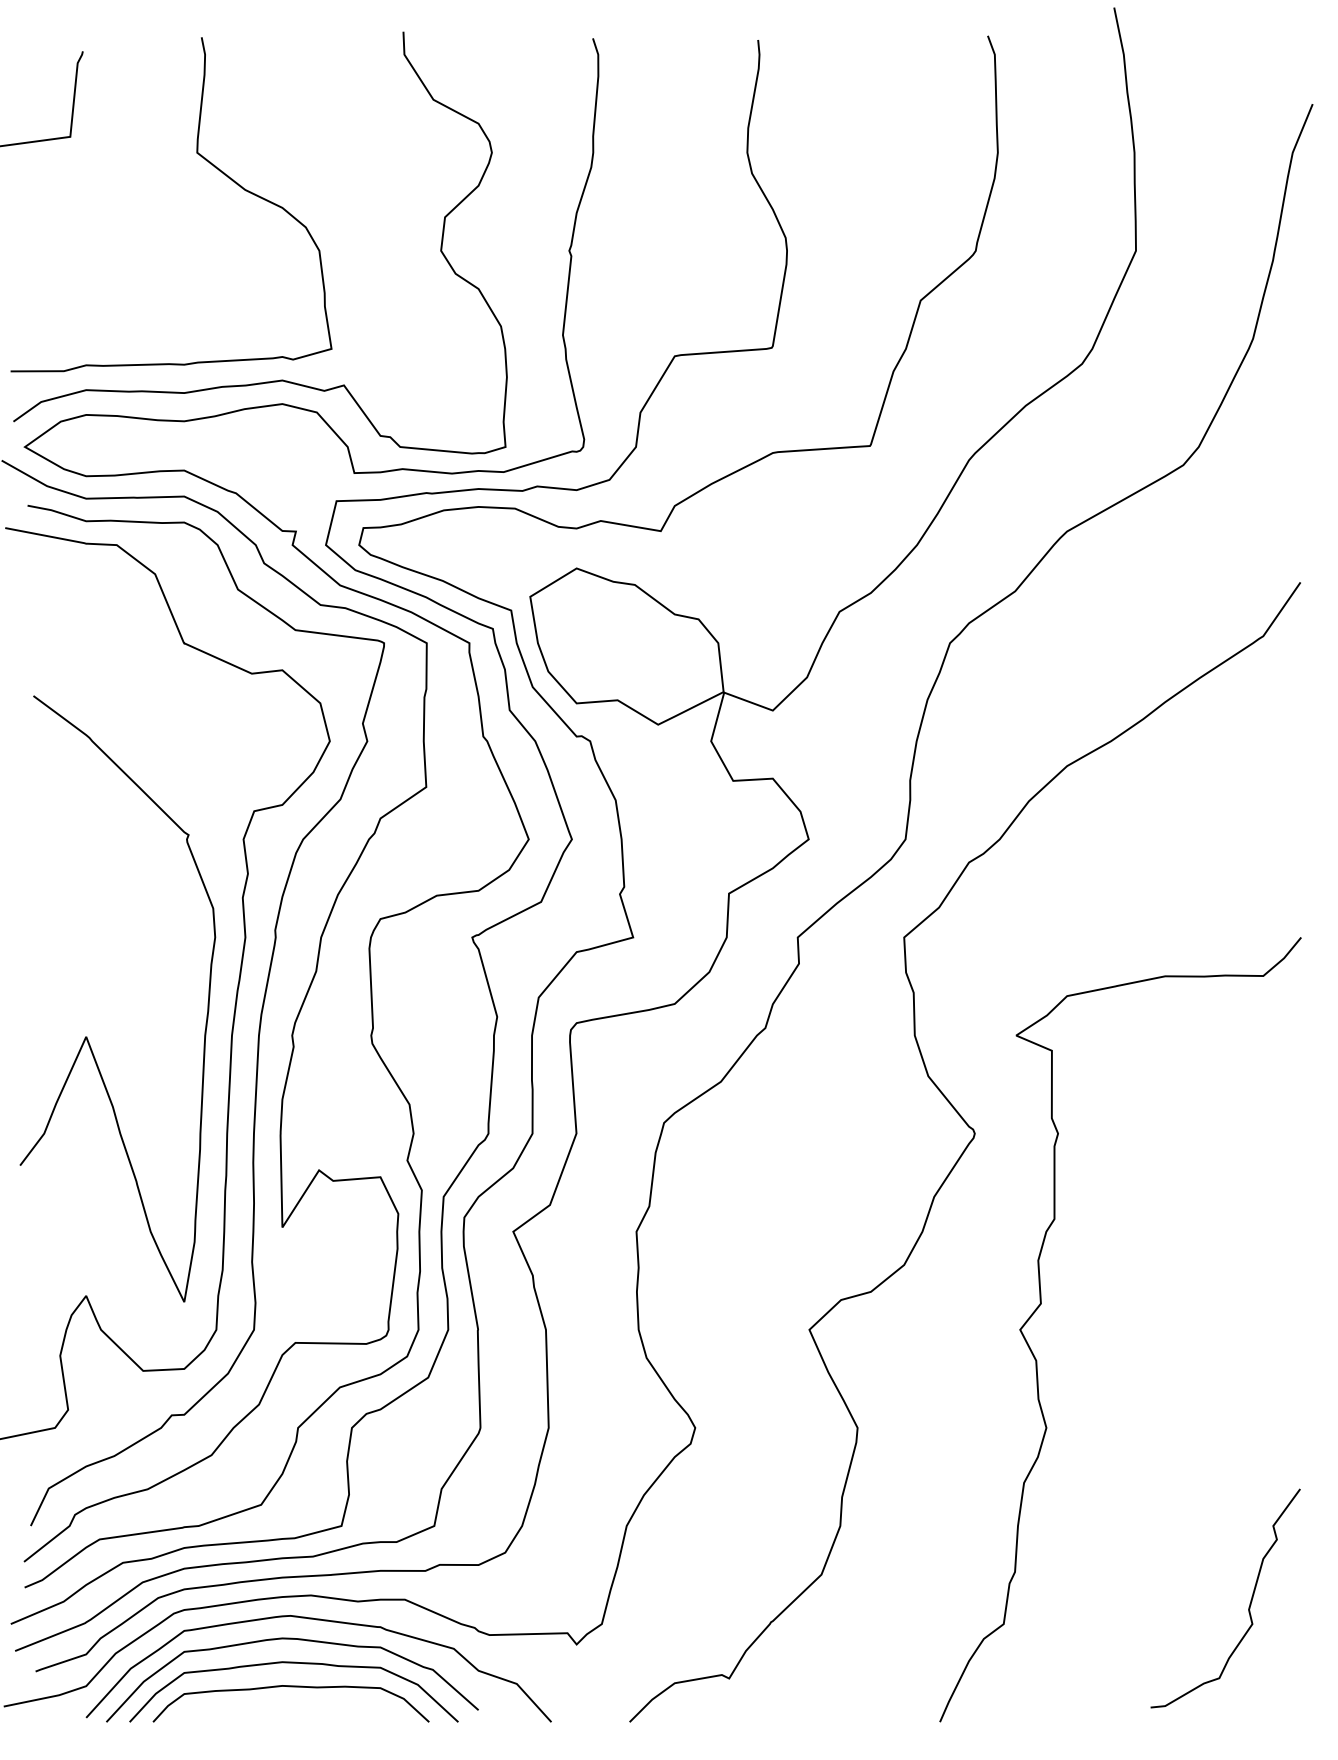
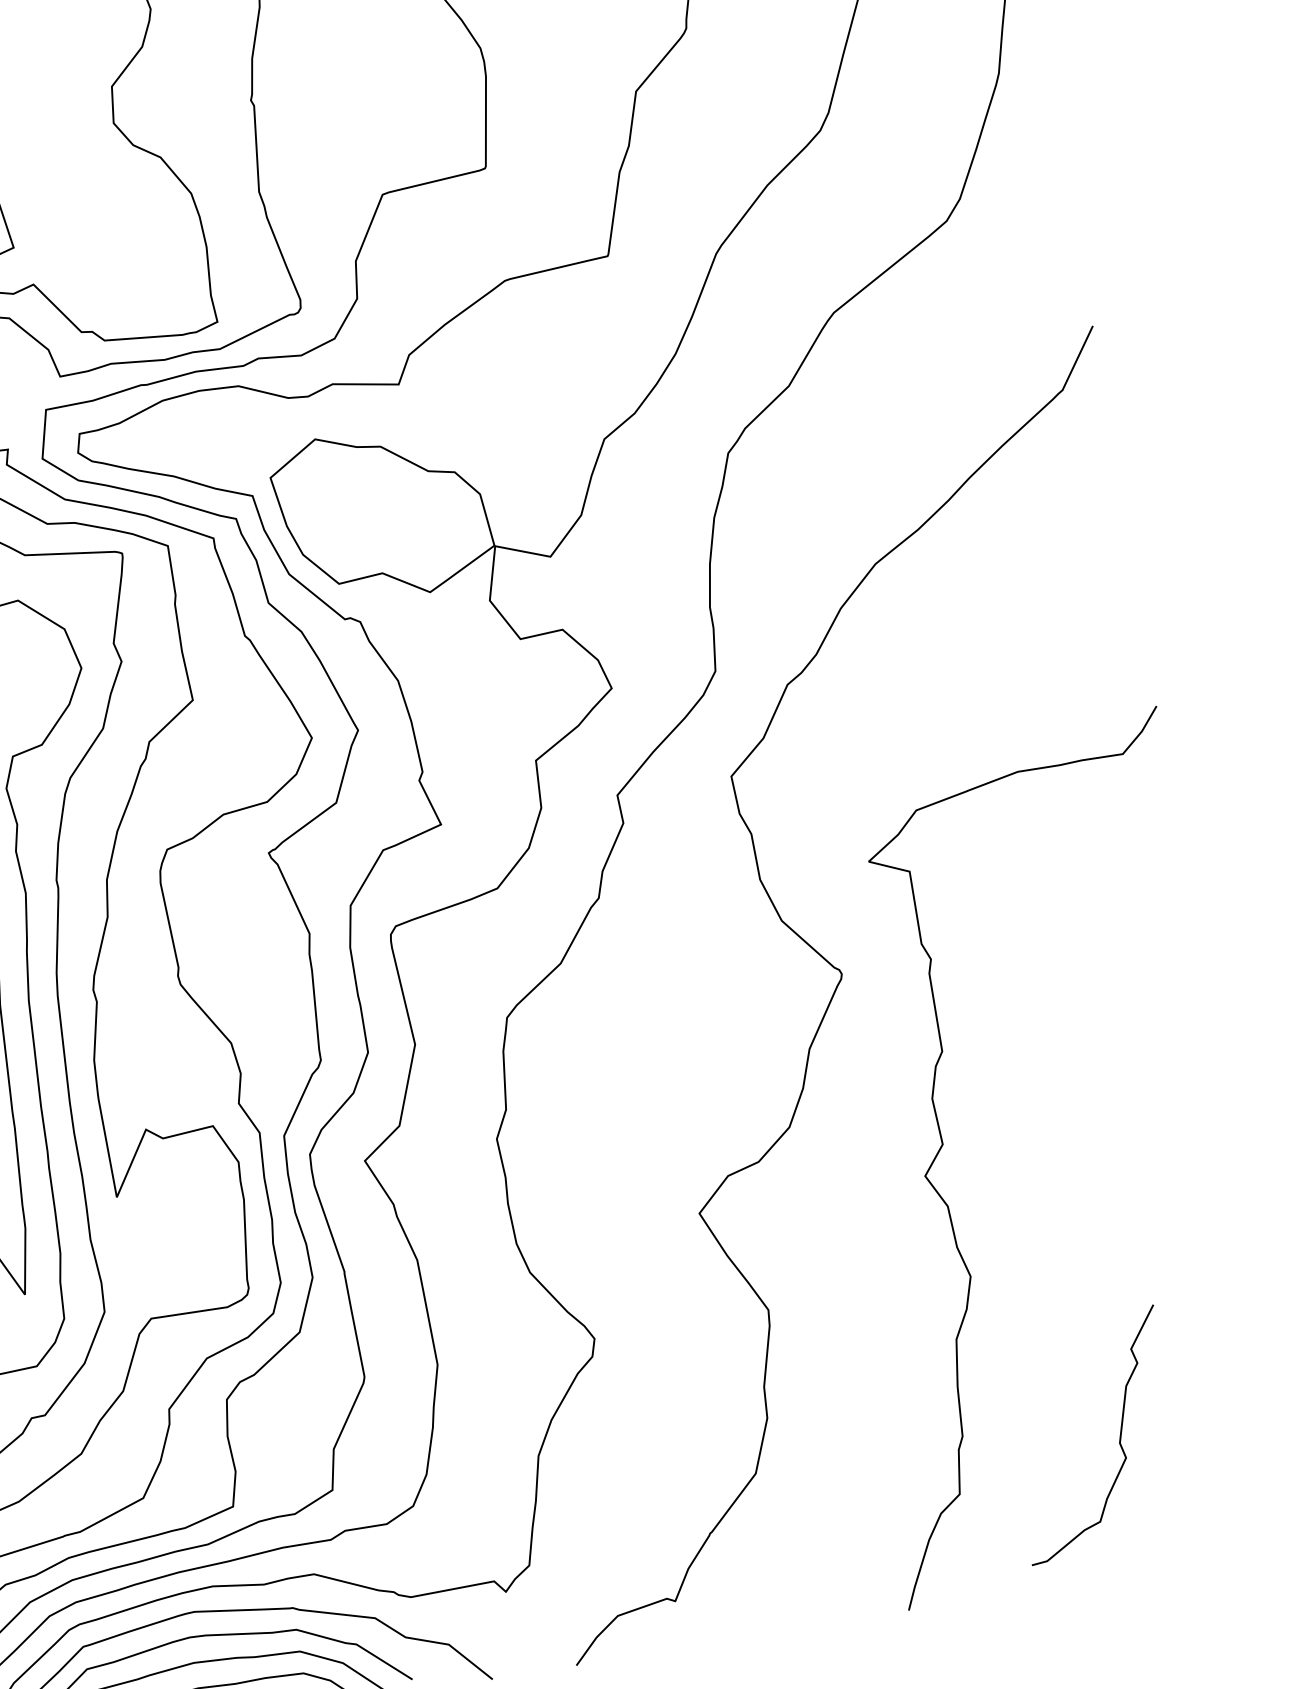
curve: (1249, 1603) -> (1119, 1436), moved

